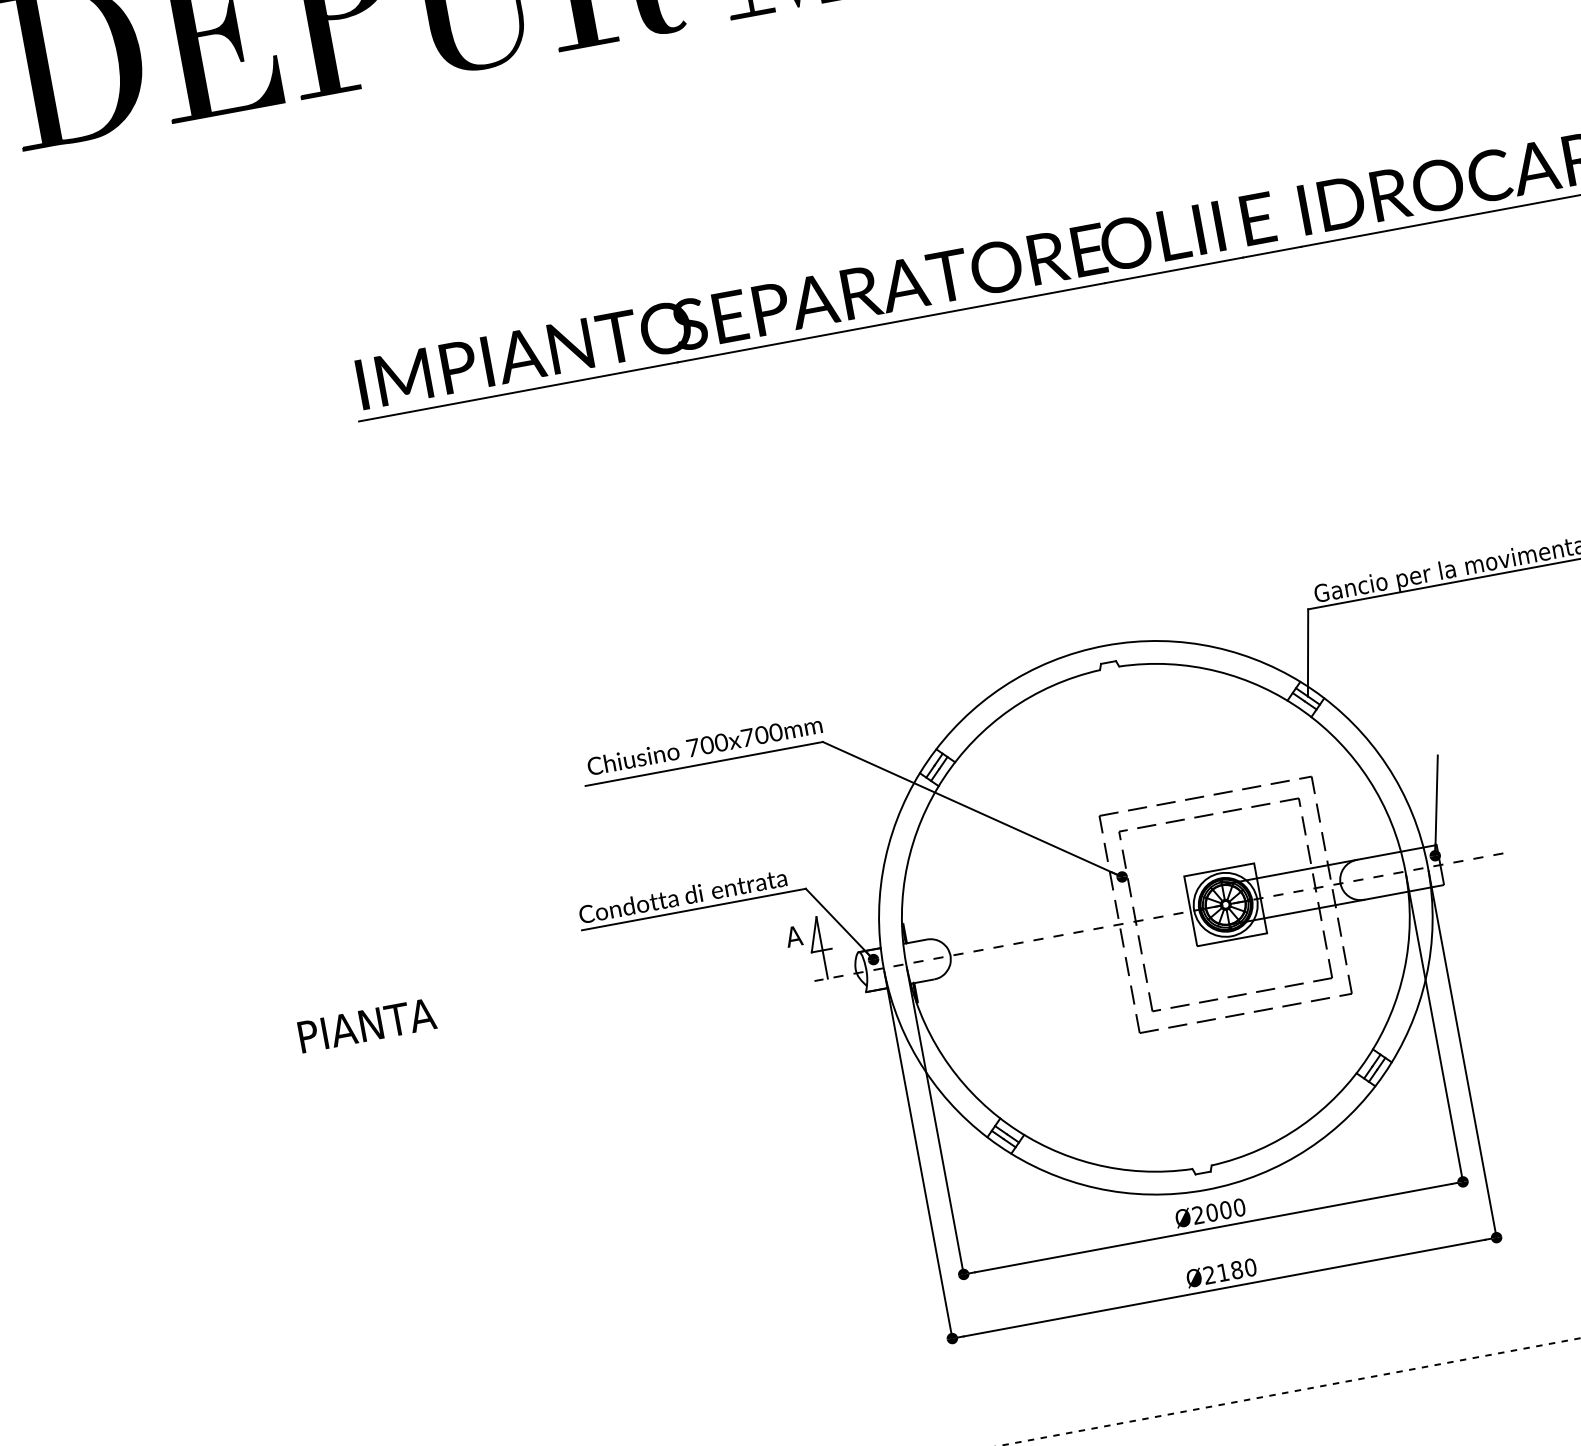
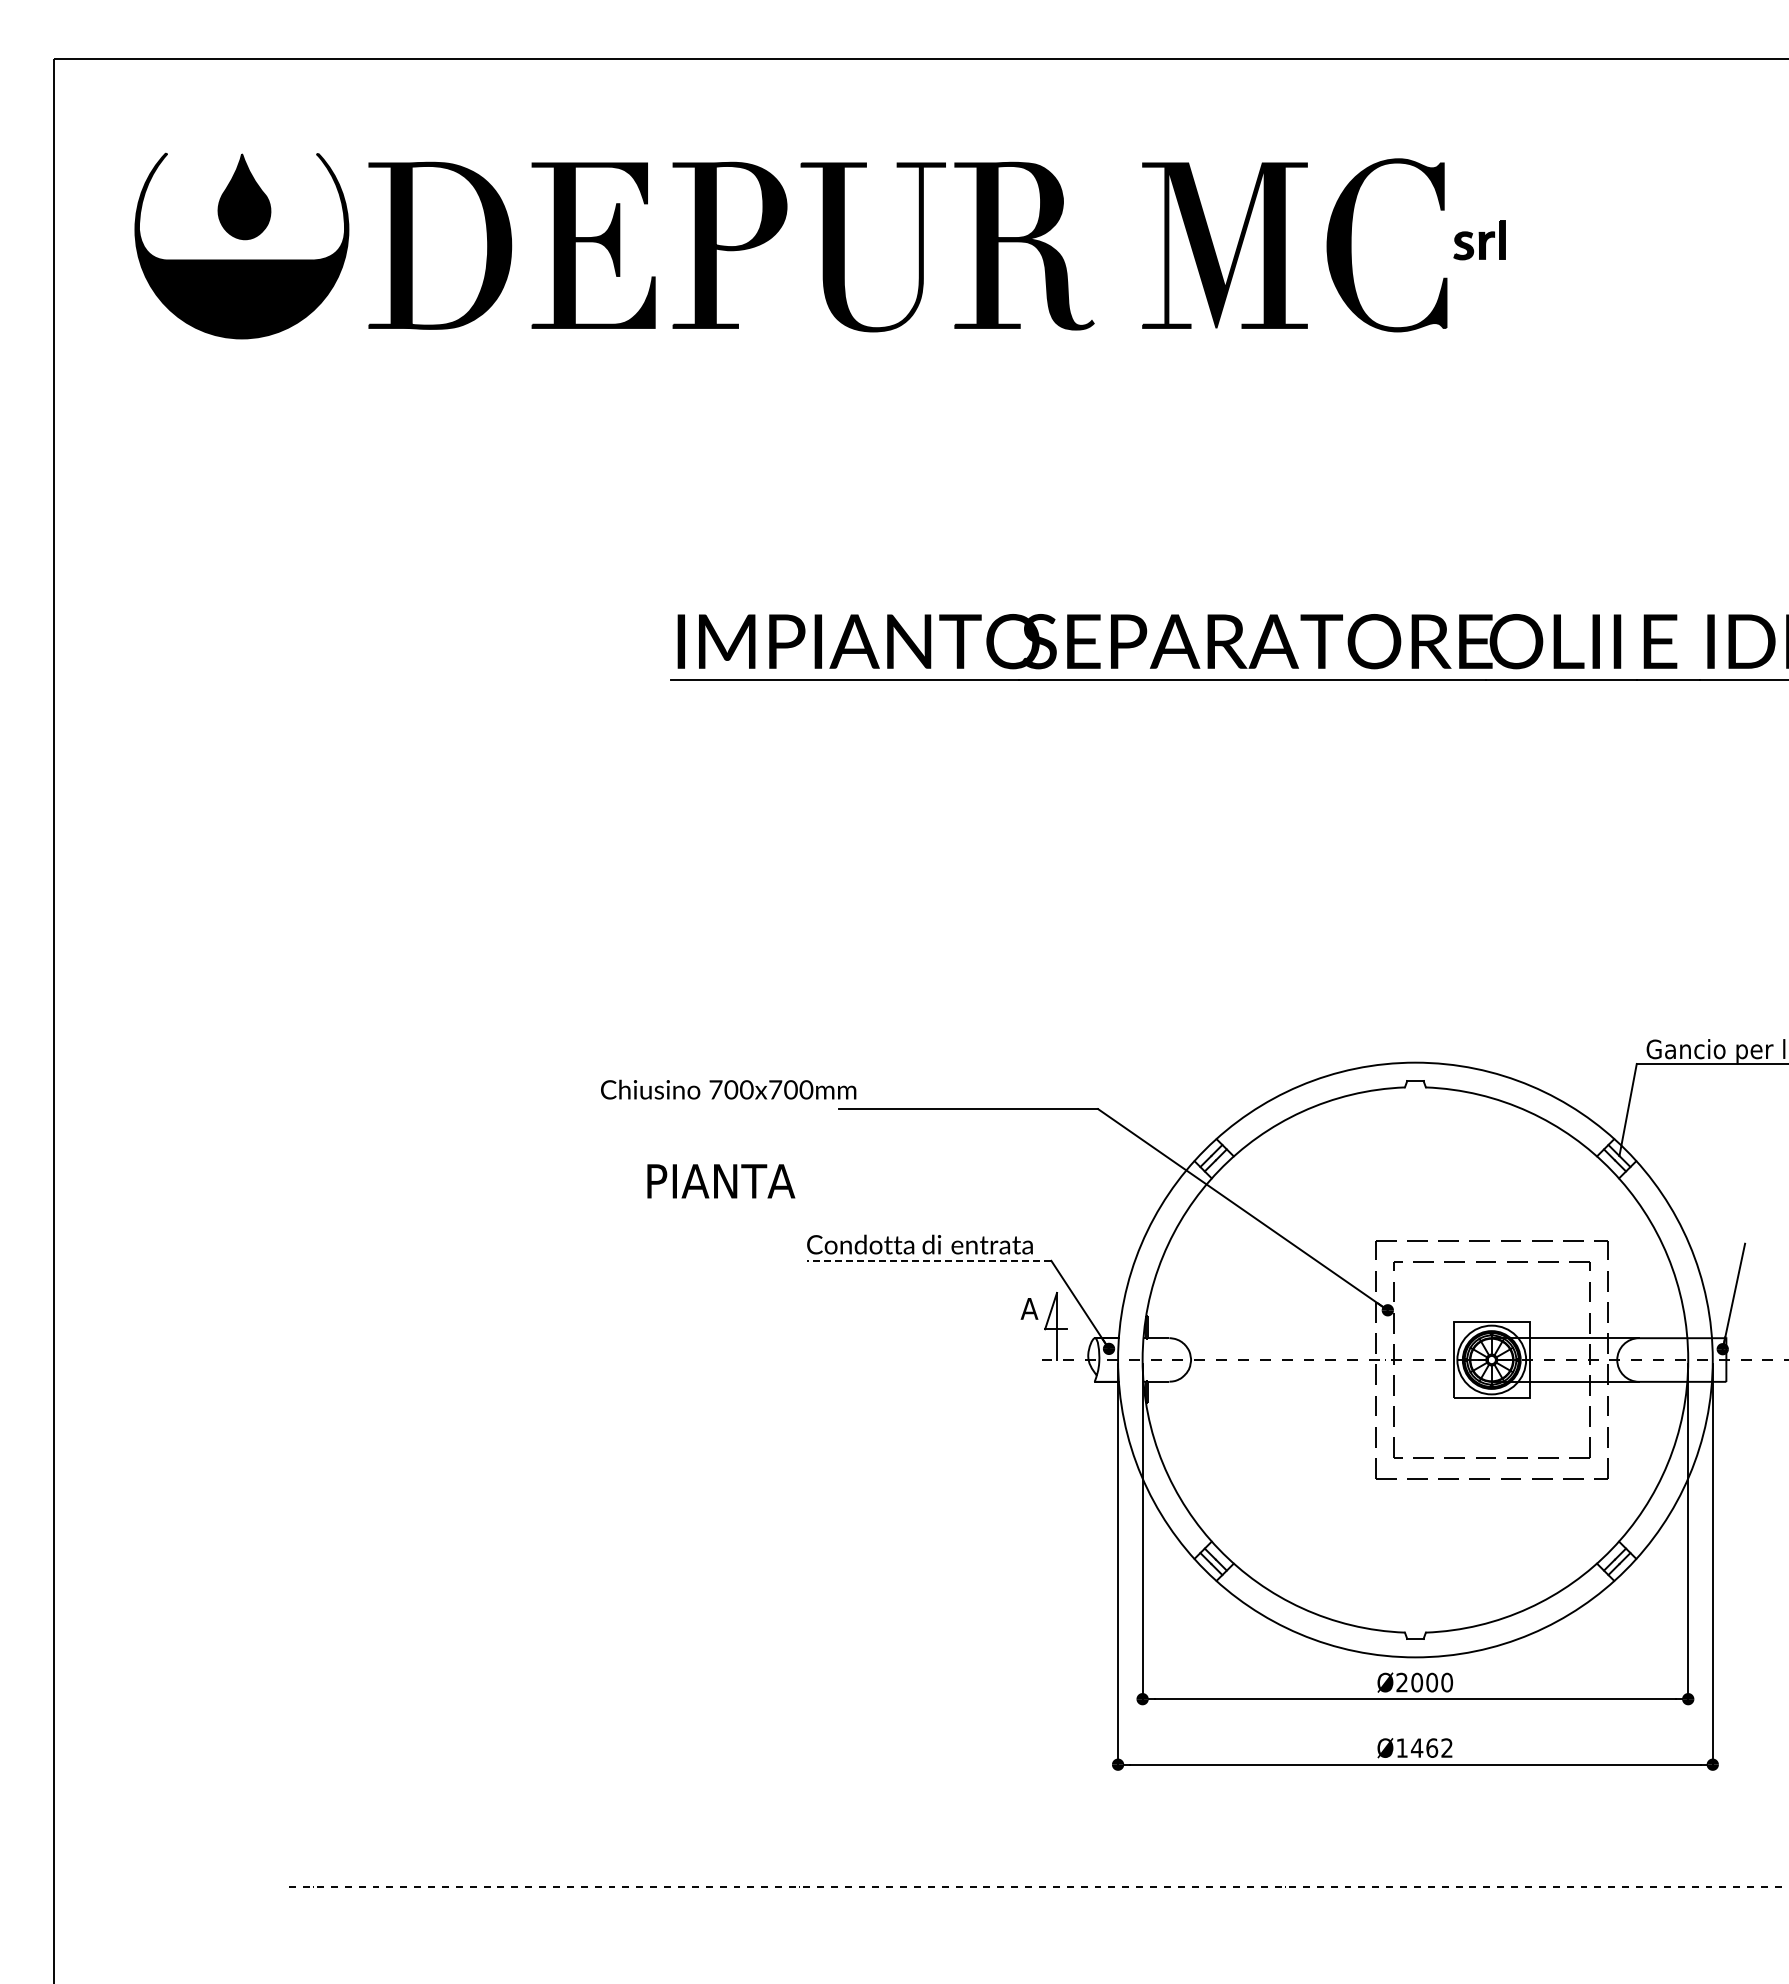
text: (704, 745) -> (728, 1089), moved
line: (693, 909) -> (928, 1260), solid -> dashed
text: (367, 1025) -> (721, 1181), moved
text: (1229, 1270) -> (1424, 1747), Ø2180 -> Ø1462

